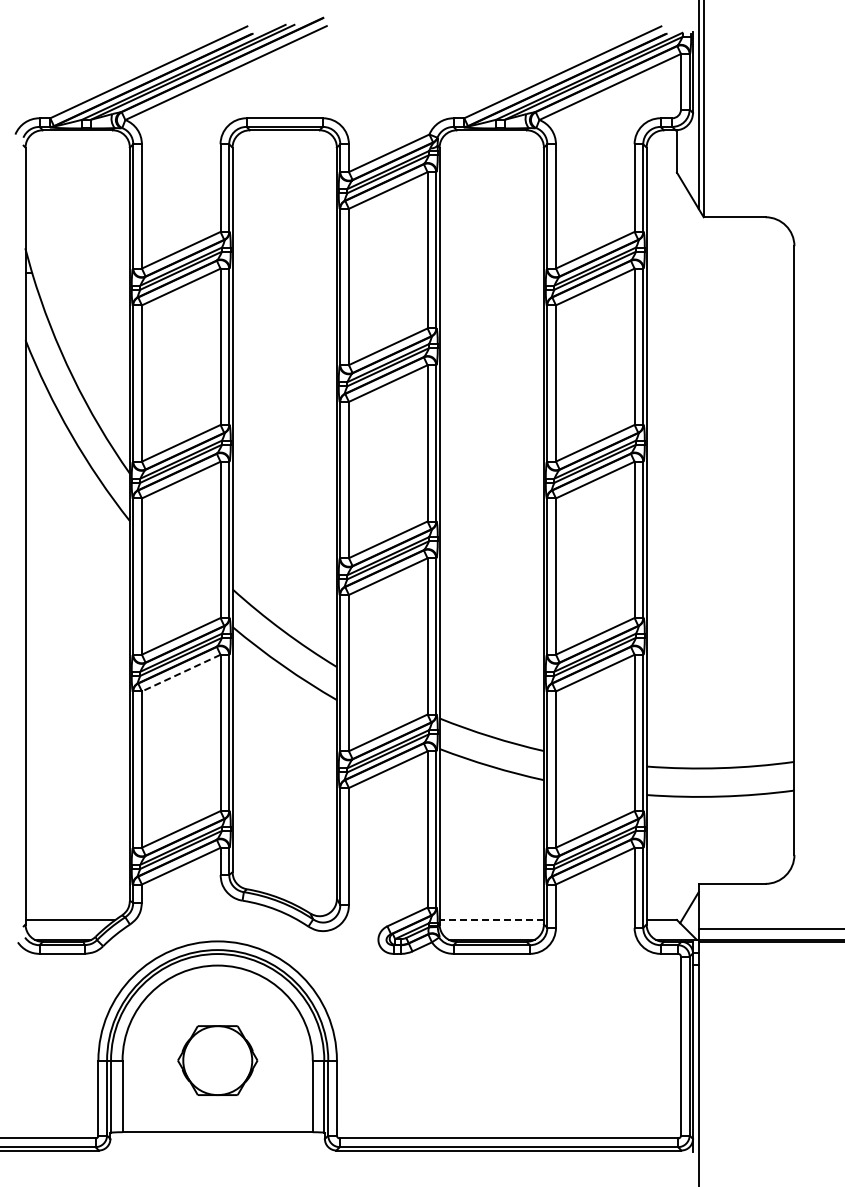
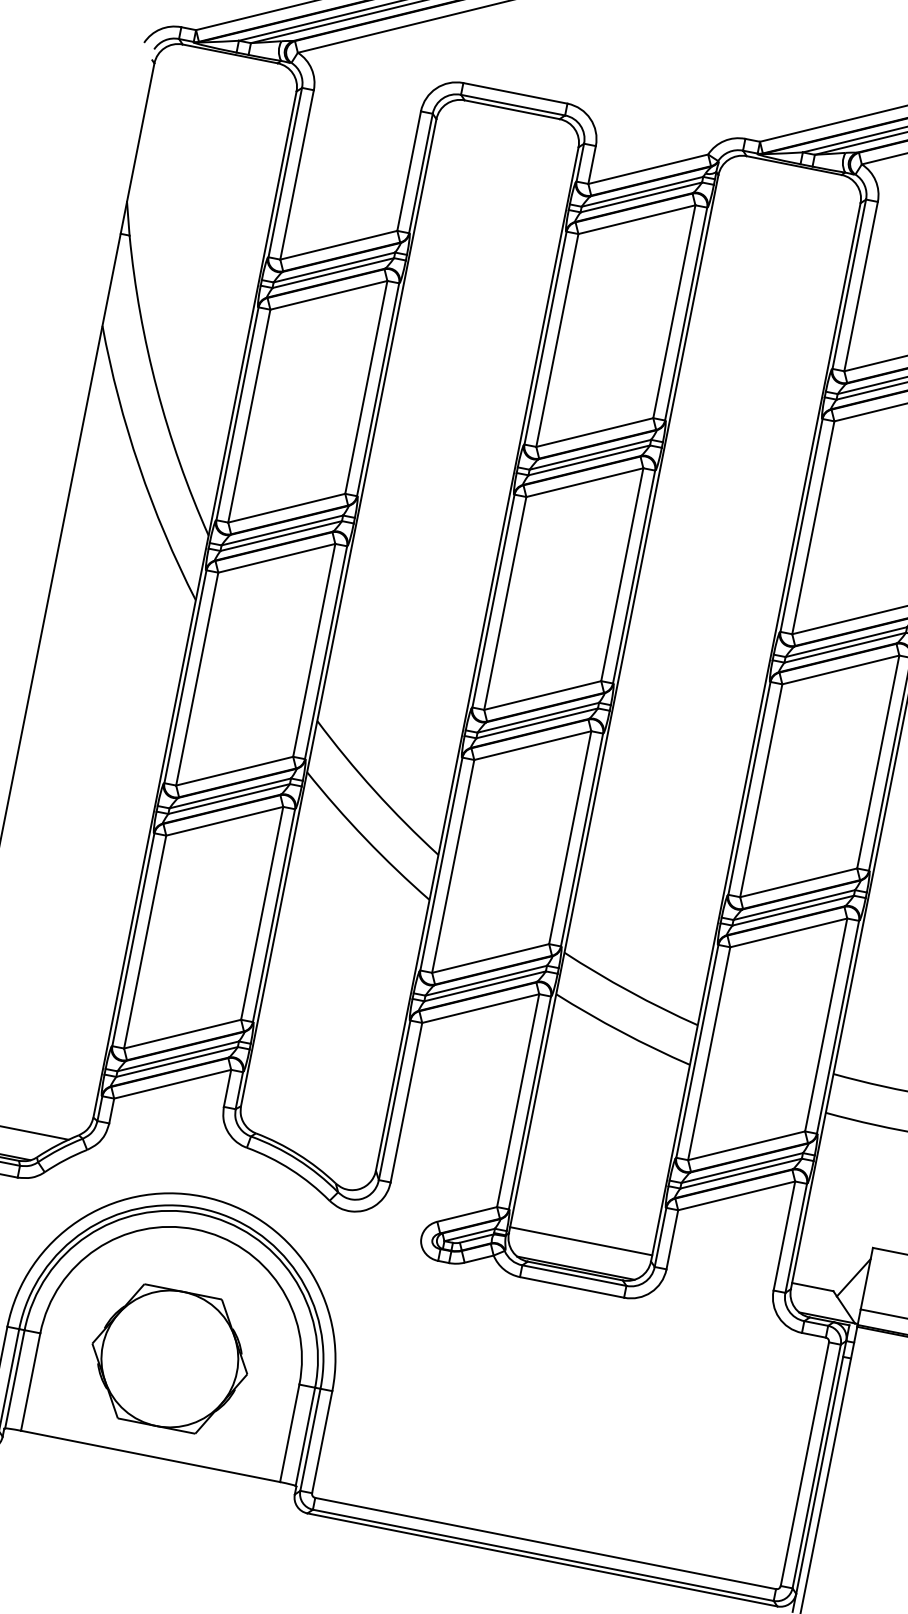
line: (180, 673) -> (223, 821), dashed -> solid
line: (491, 919) -> (580, 1240), dashed -> solid
part: (217, 1060) -> (169, 1358), size x1.43

